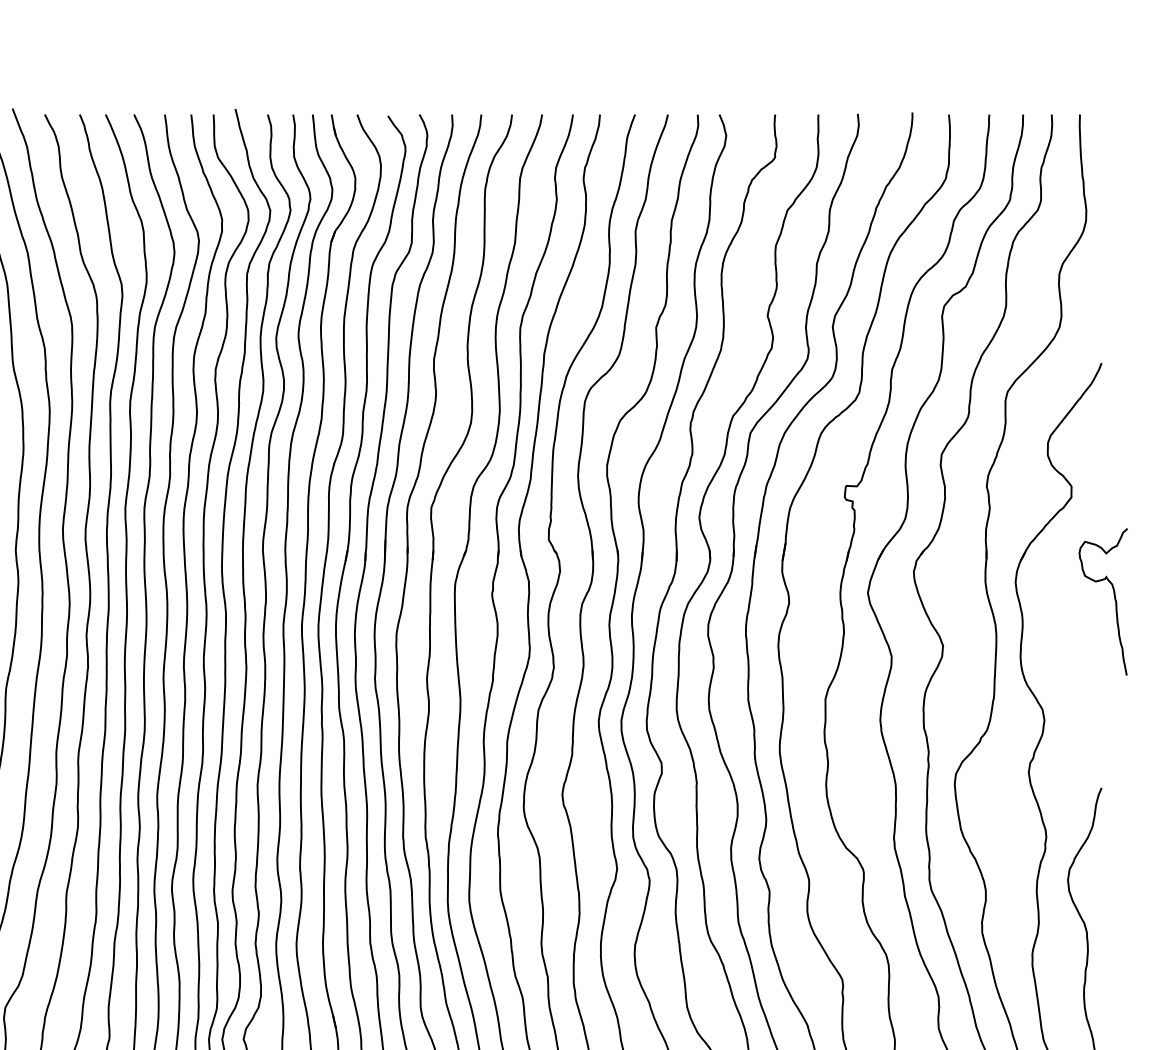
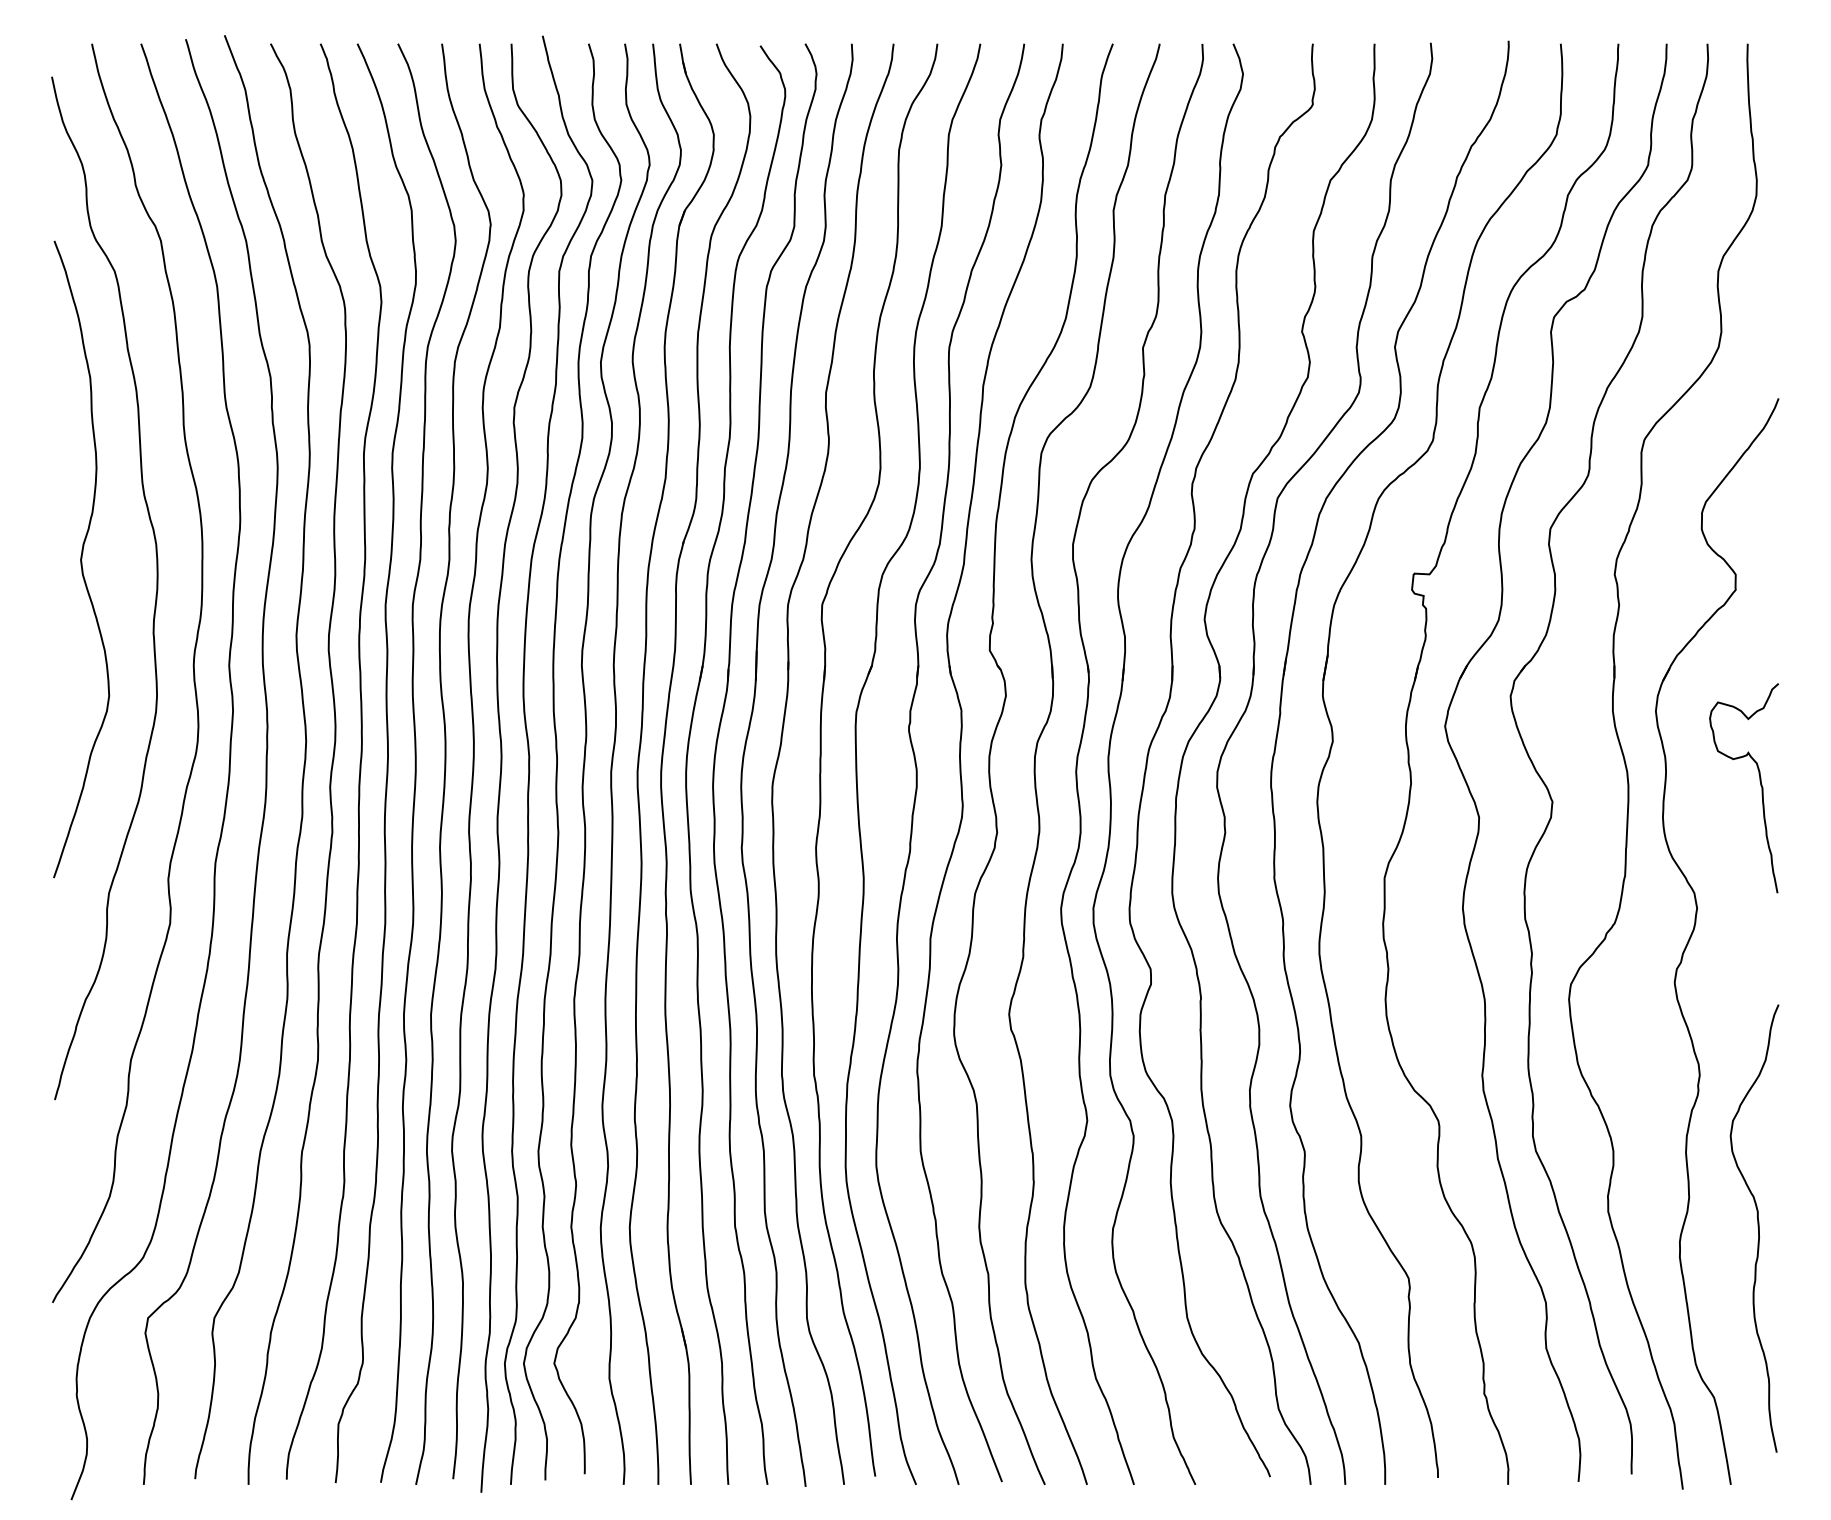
curve: (1114, 600) -> (1760, 785), moved

